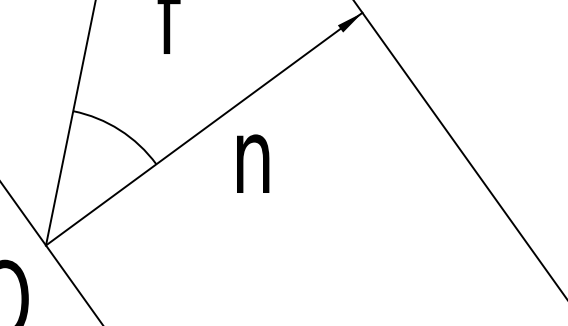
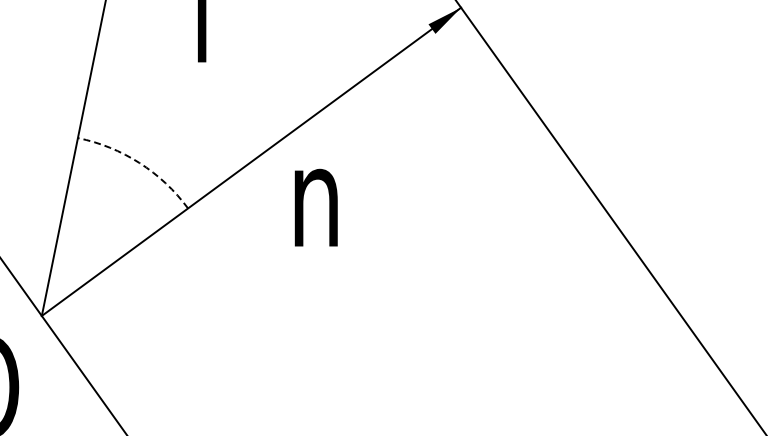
arc: (119, 130) -> (139, 163), solid -> dashed

